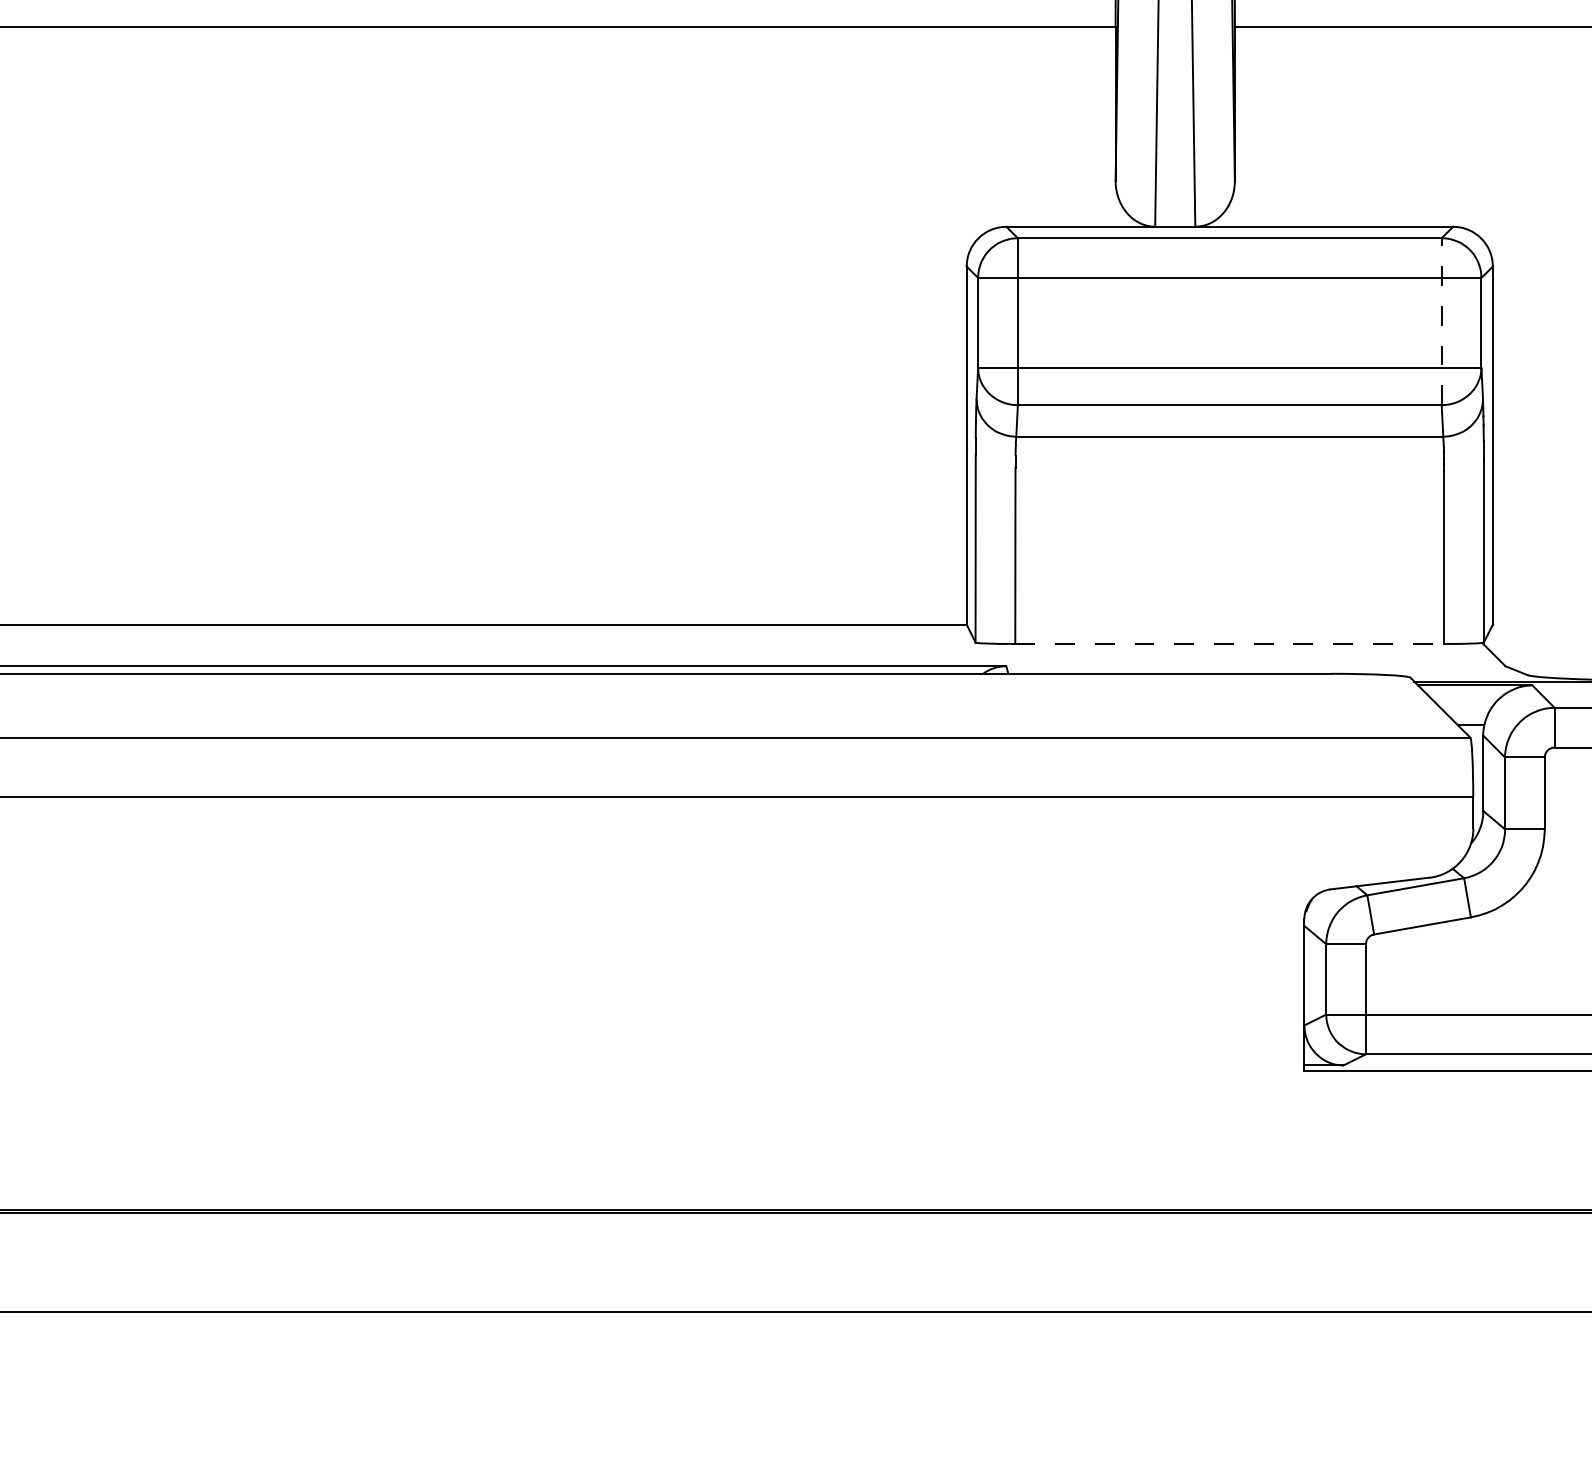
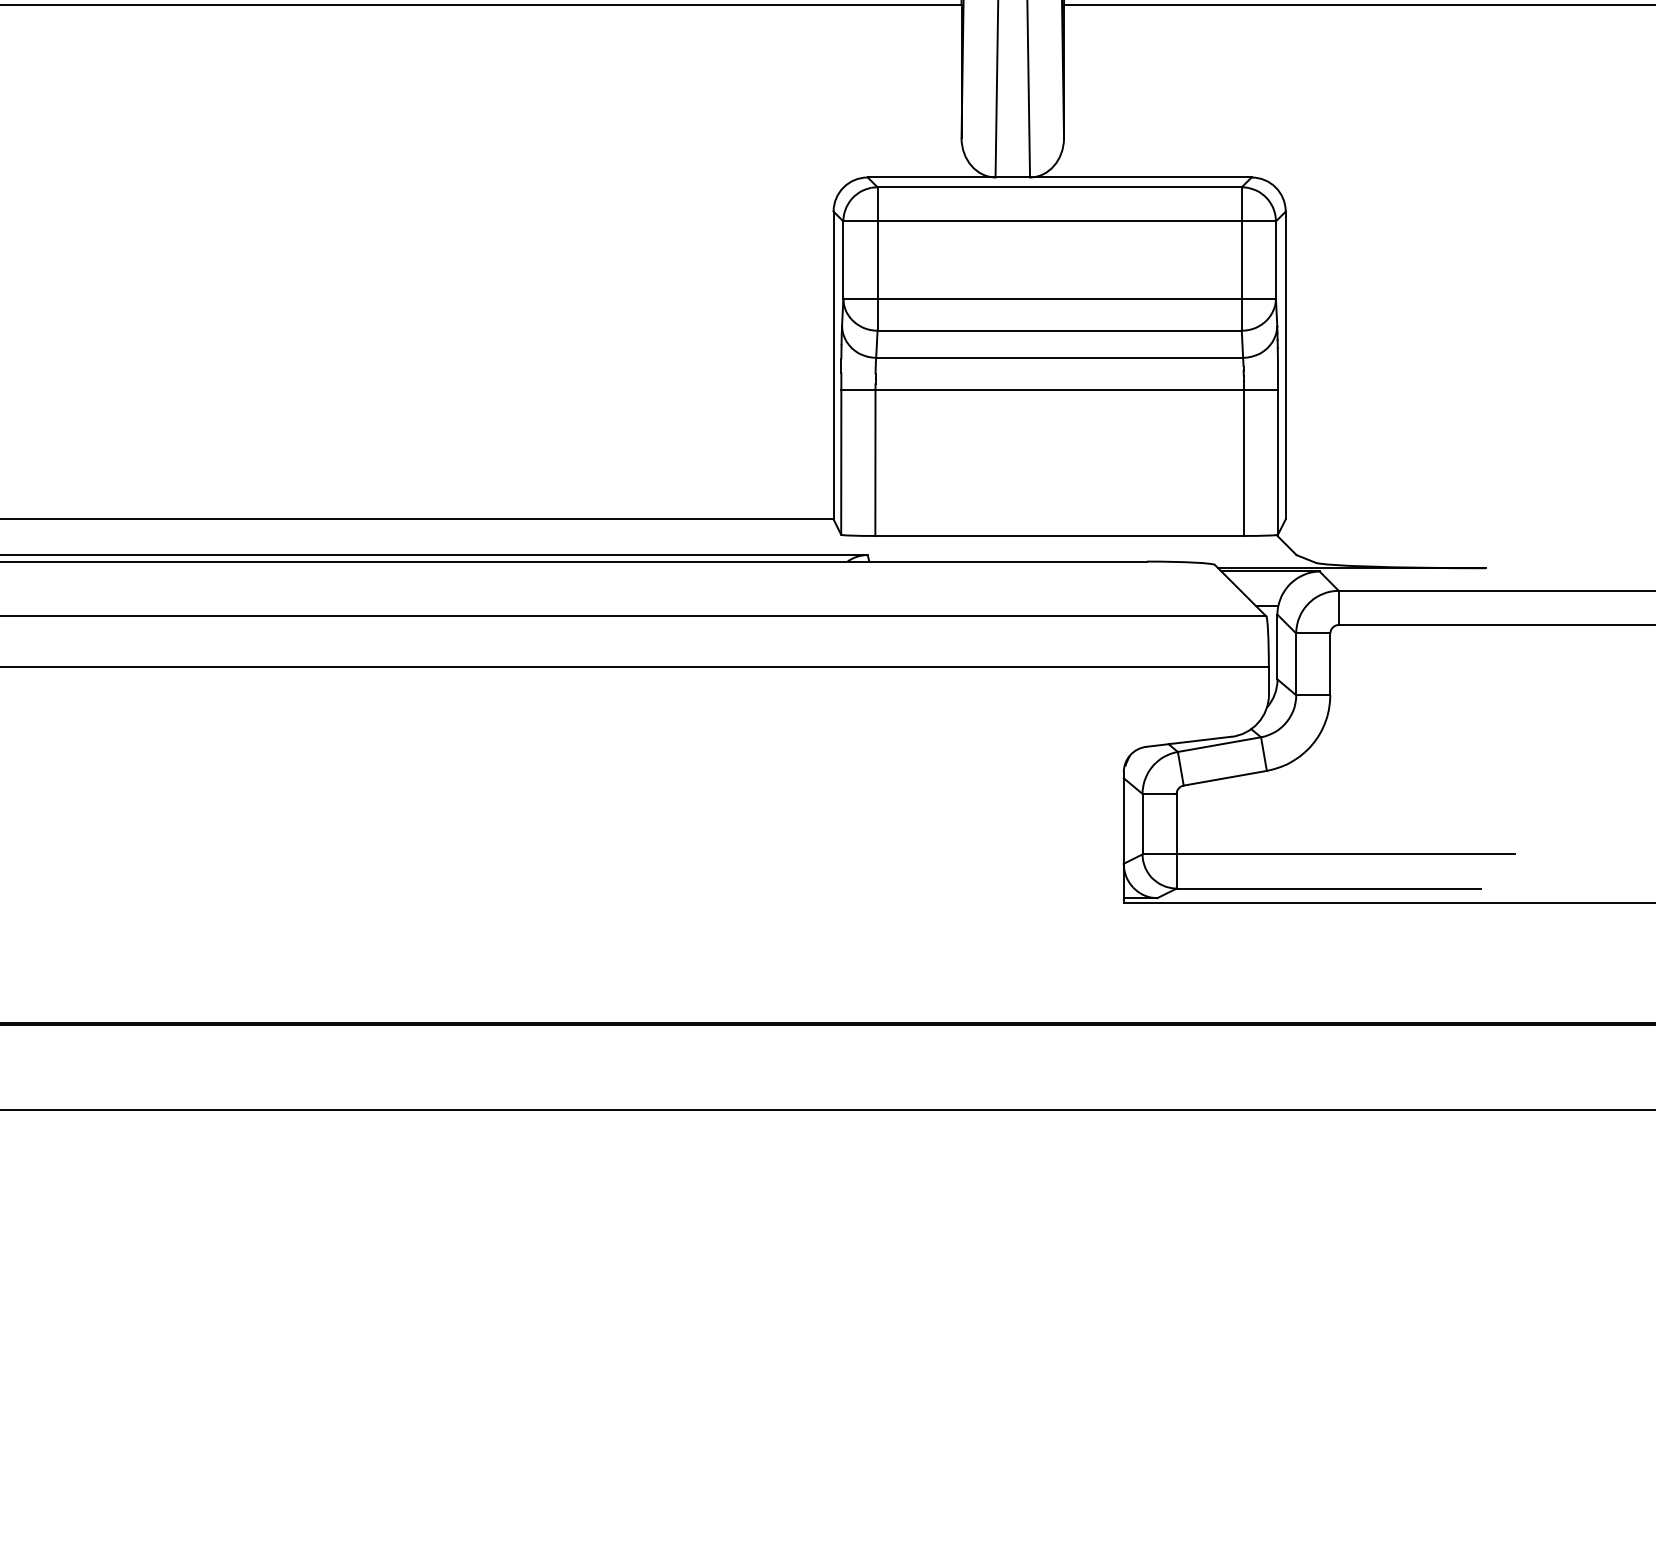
line: (1441, 322) -> (1241, 259), dashed -> solid
line: (1229, 473) -> (1059, 389), added
line: (1230, 643) -> (1060, 535), dashed -> solid

